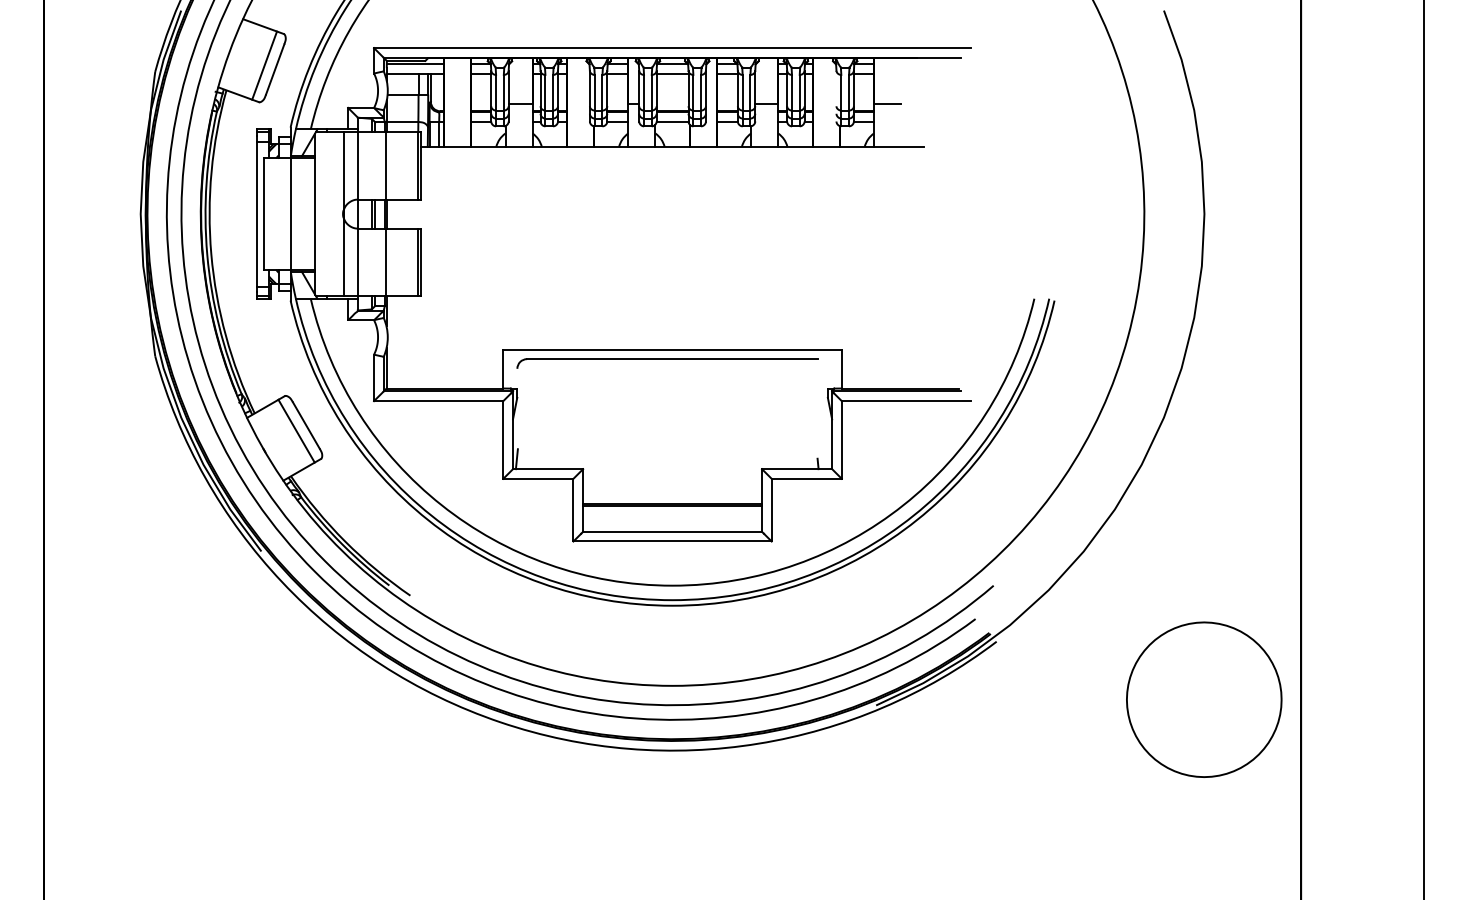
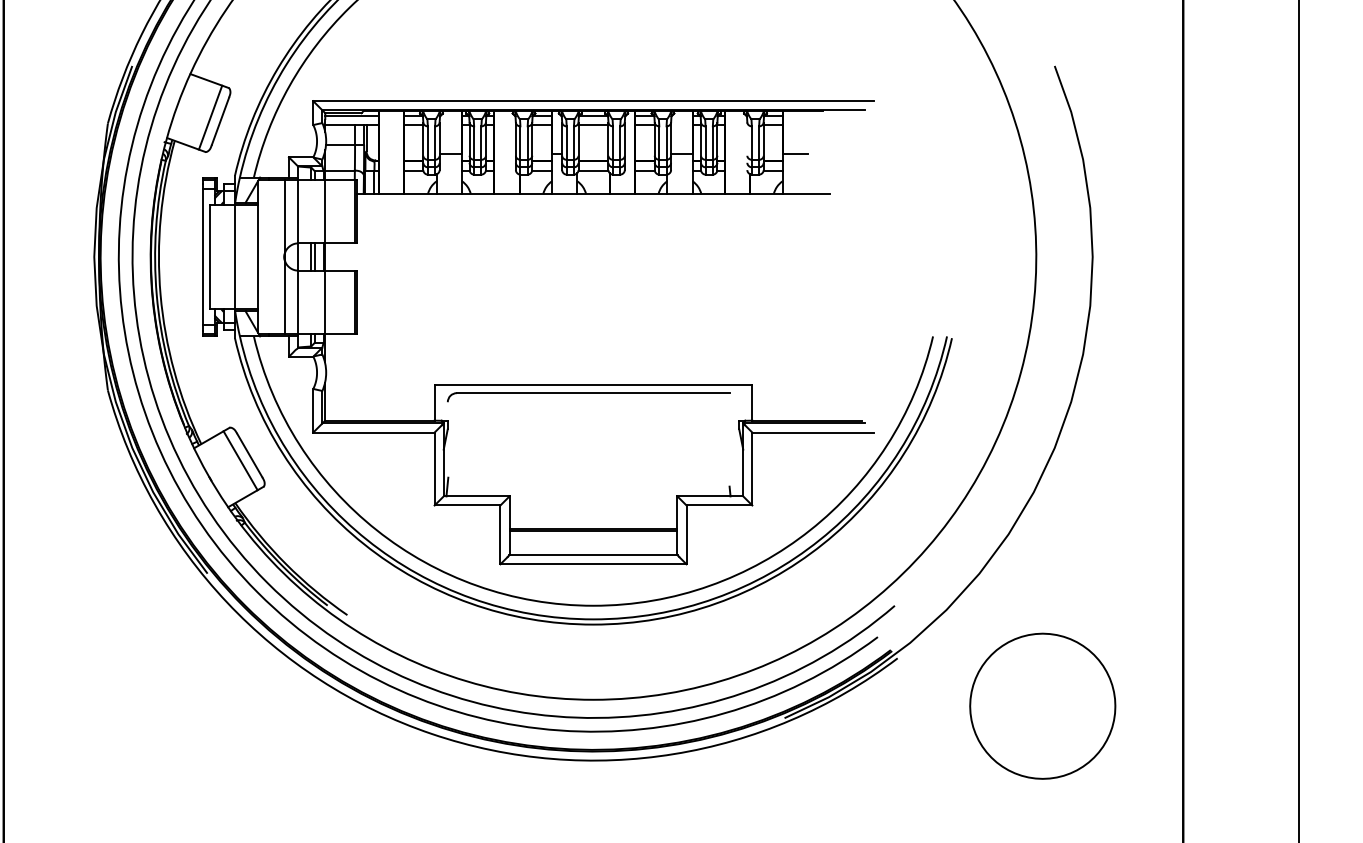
part: (1204, 699) -> (1043, 706), moved

